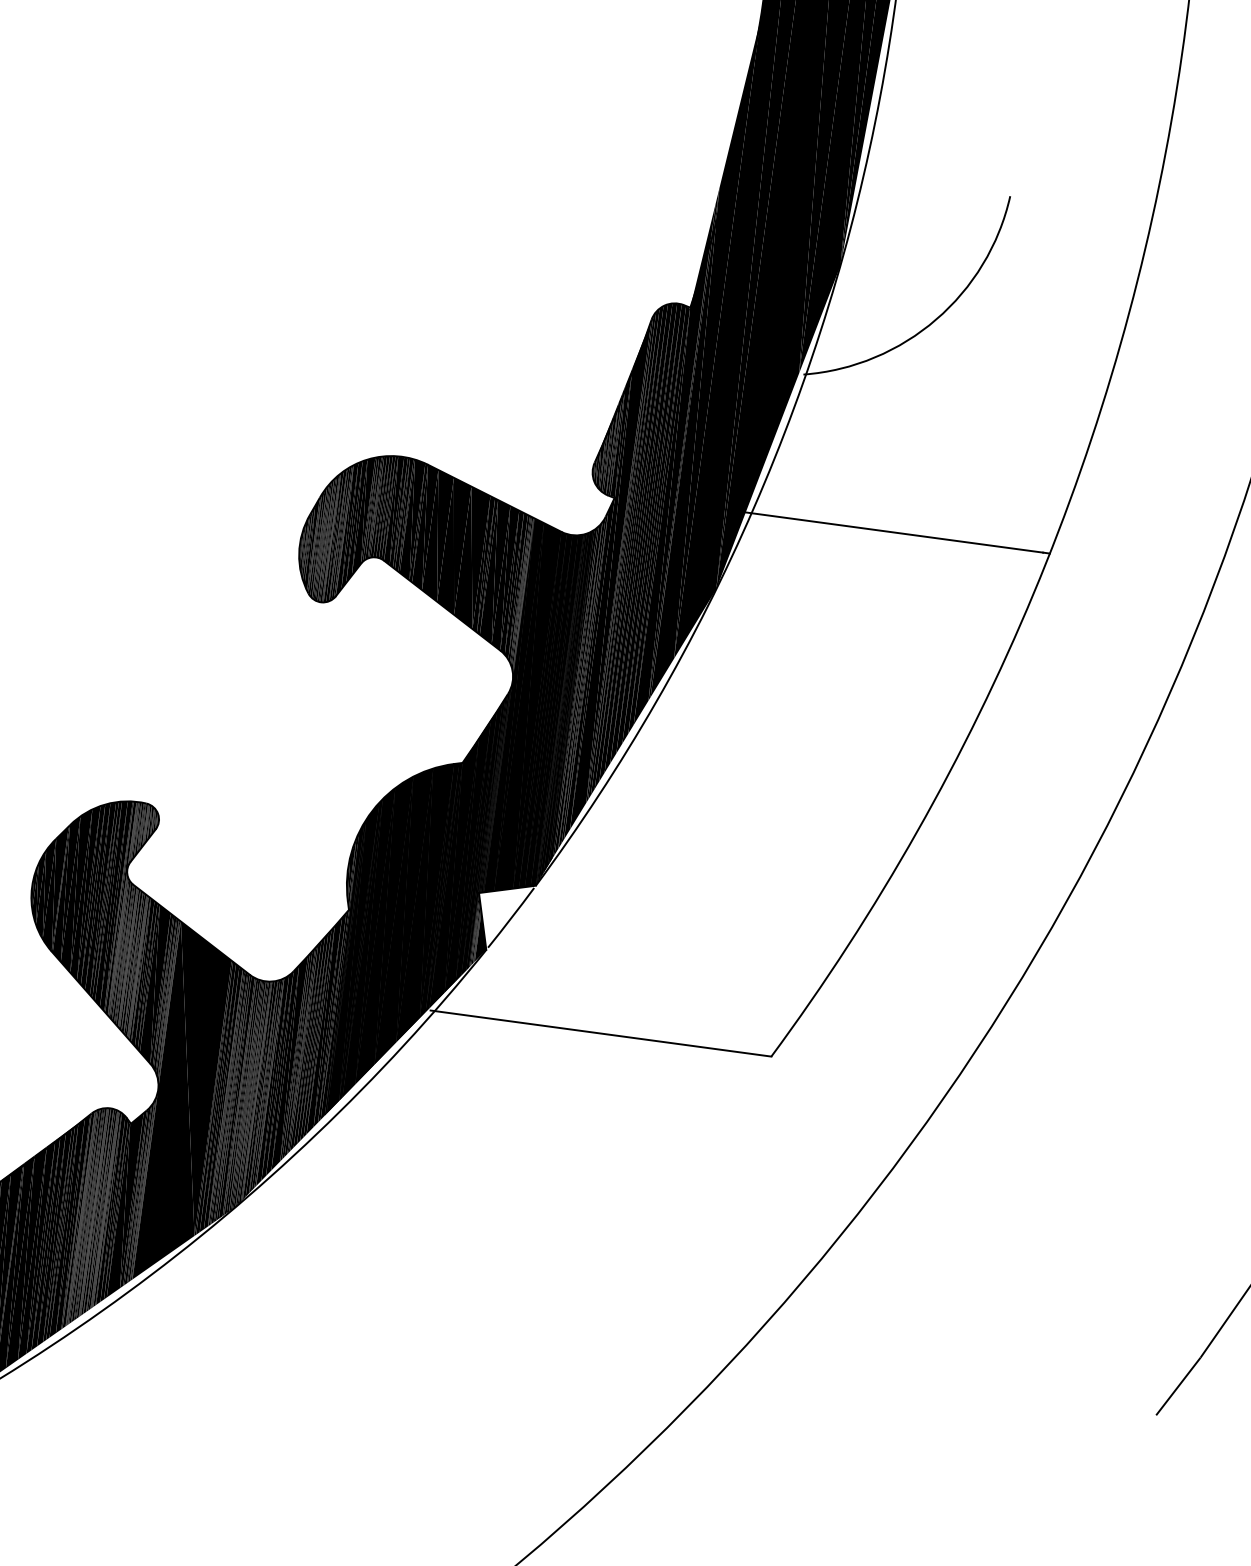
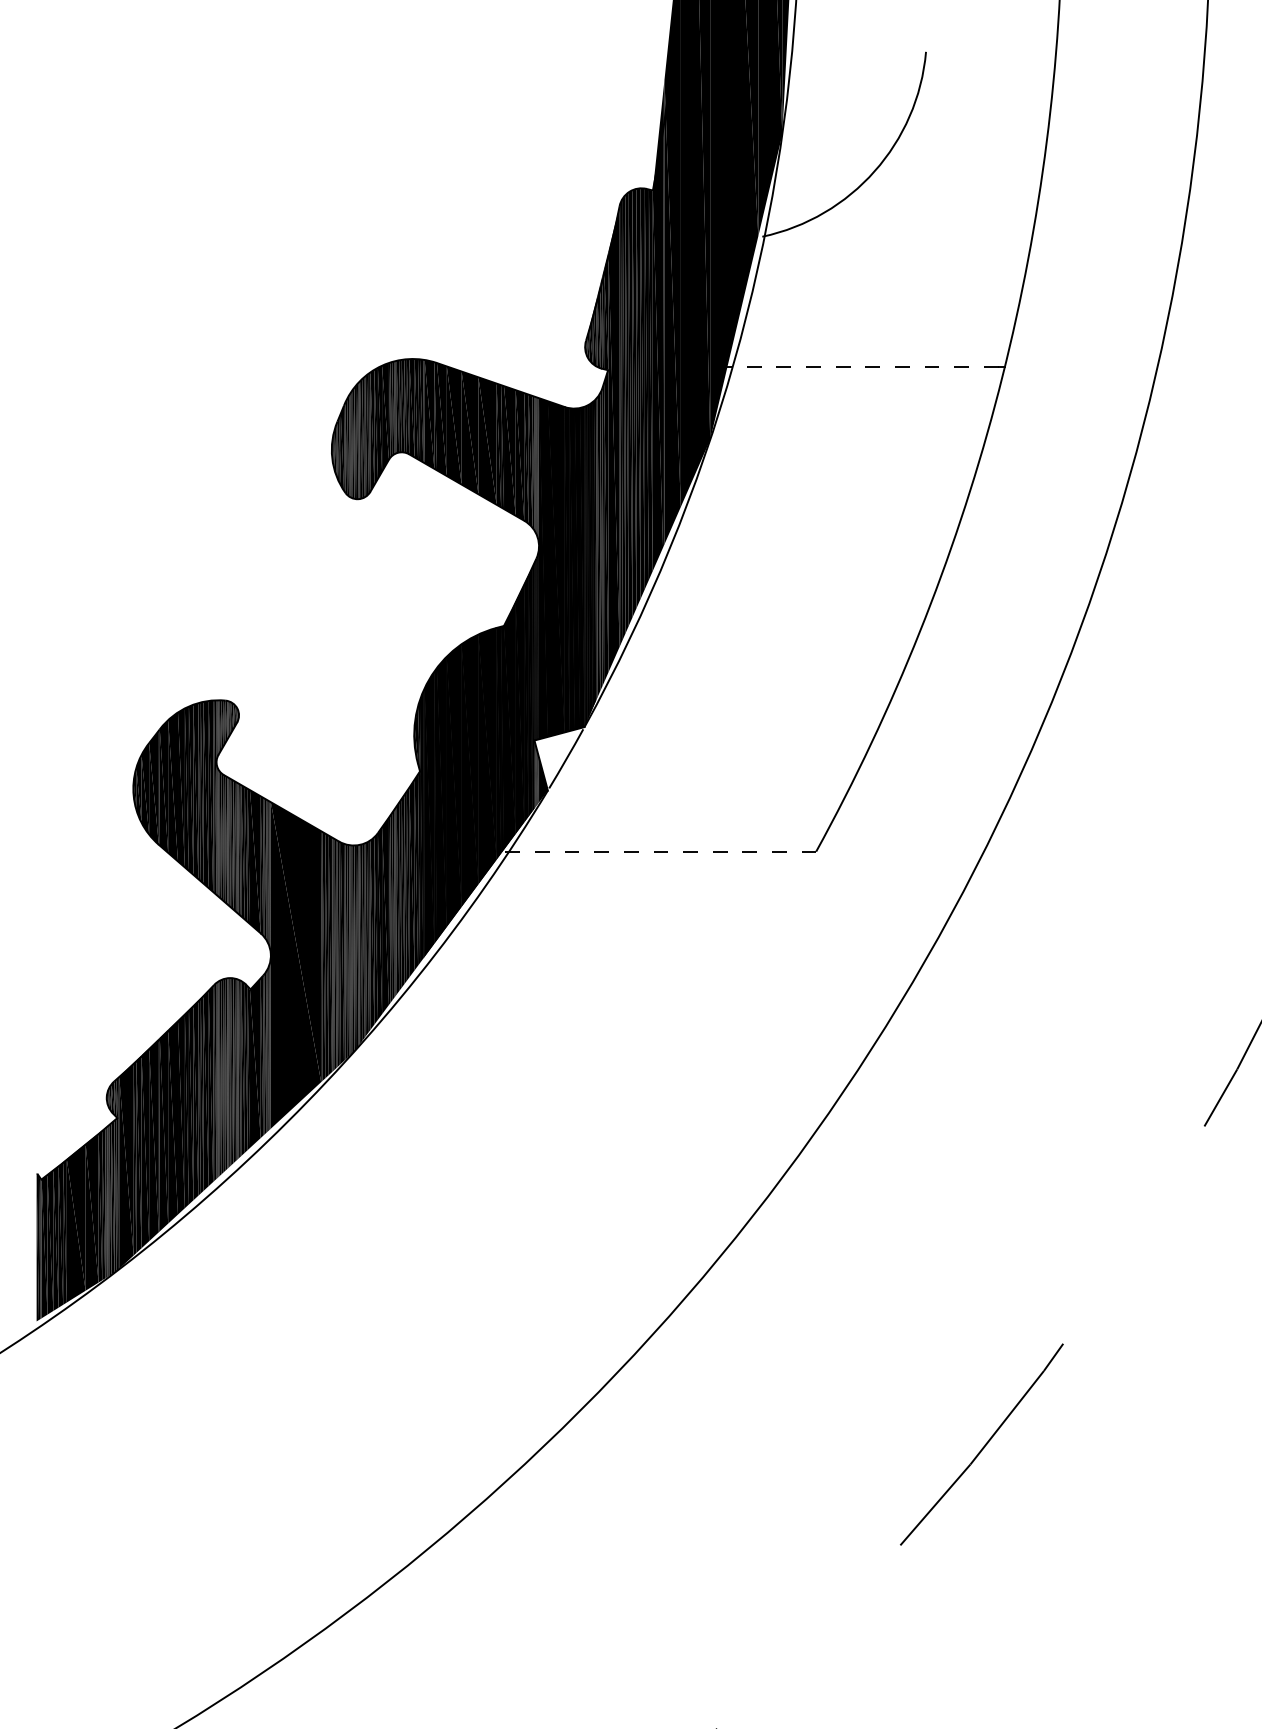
line: (893, 532) -> (862, 367), solid -> dashed
line: (601, 1033) -> (661, 851), solid -> dashed

